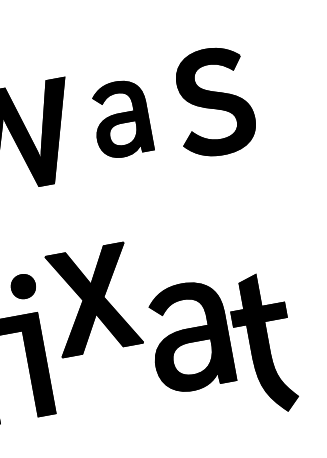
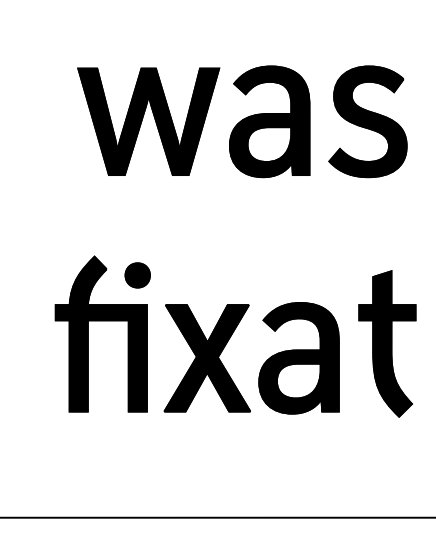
part: (120, 118) -> (269, 121), size x1.43
part: (92, 300) -> (206, 358), moved
part: (264, 343) -> (387, 343), moved

